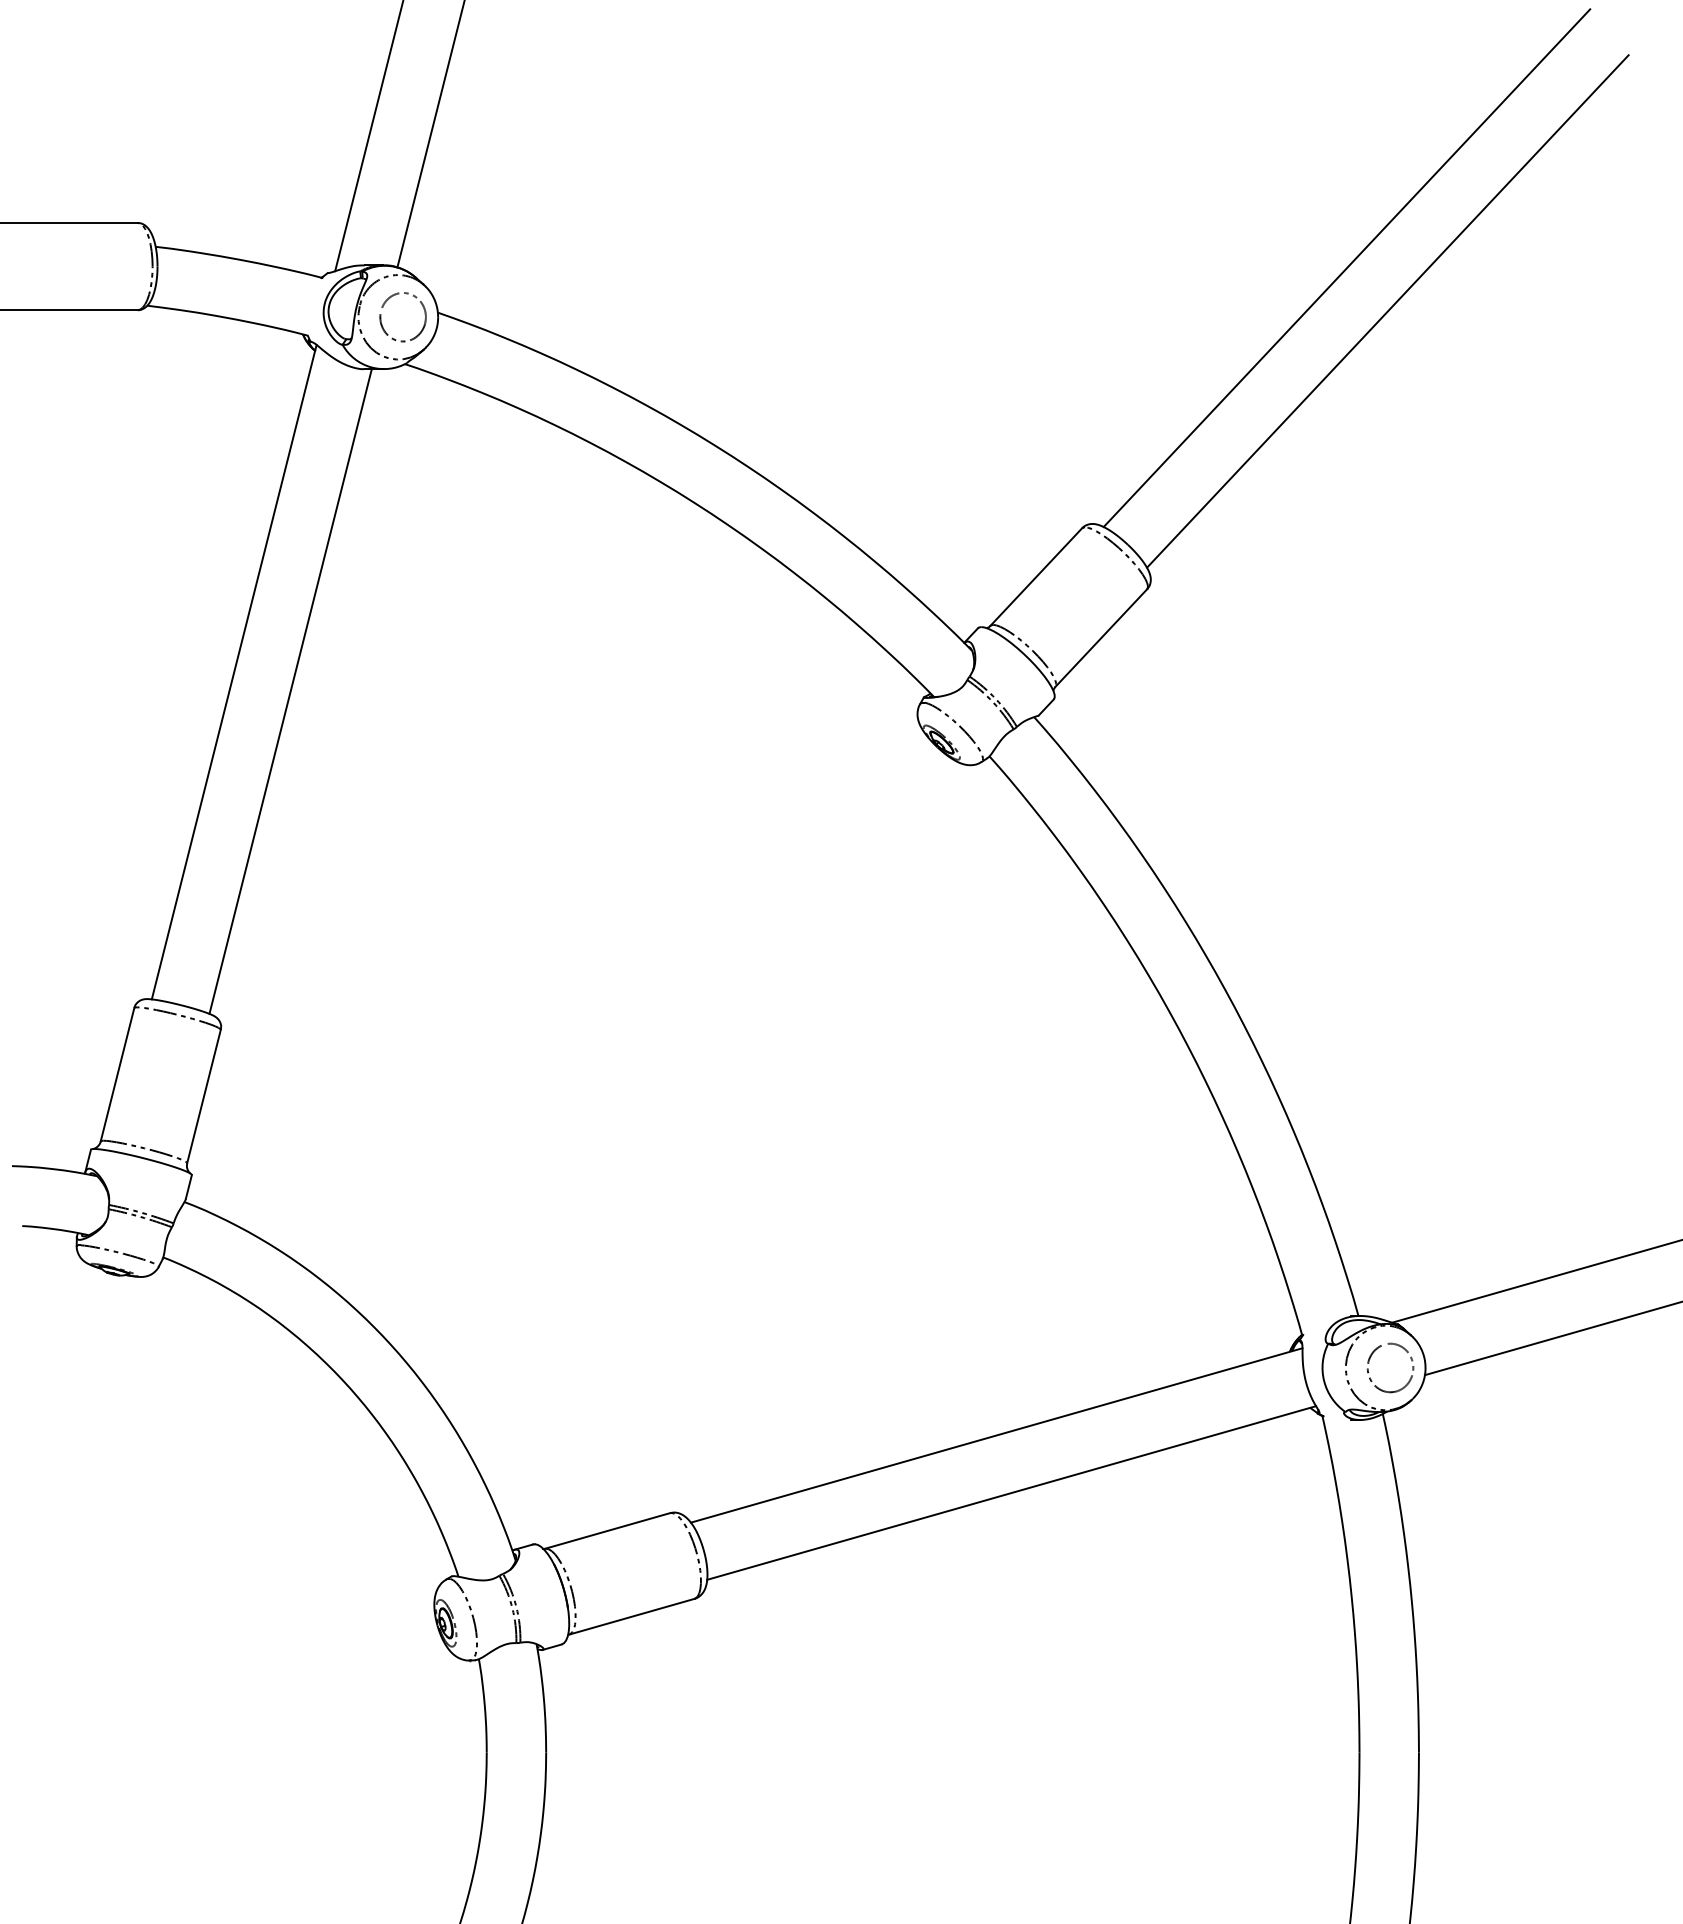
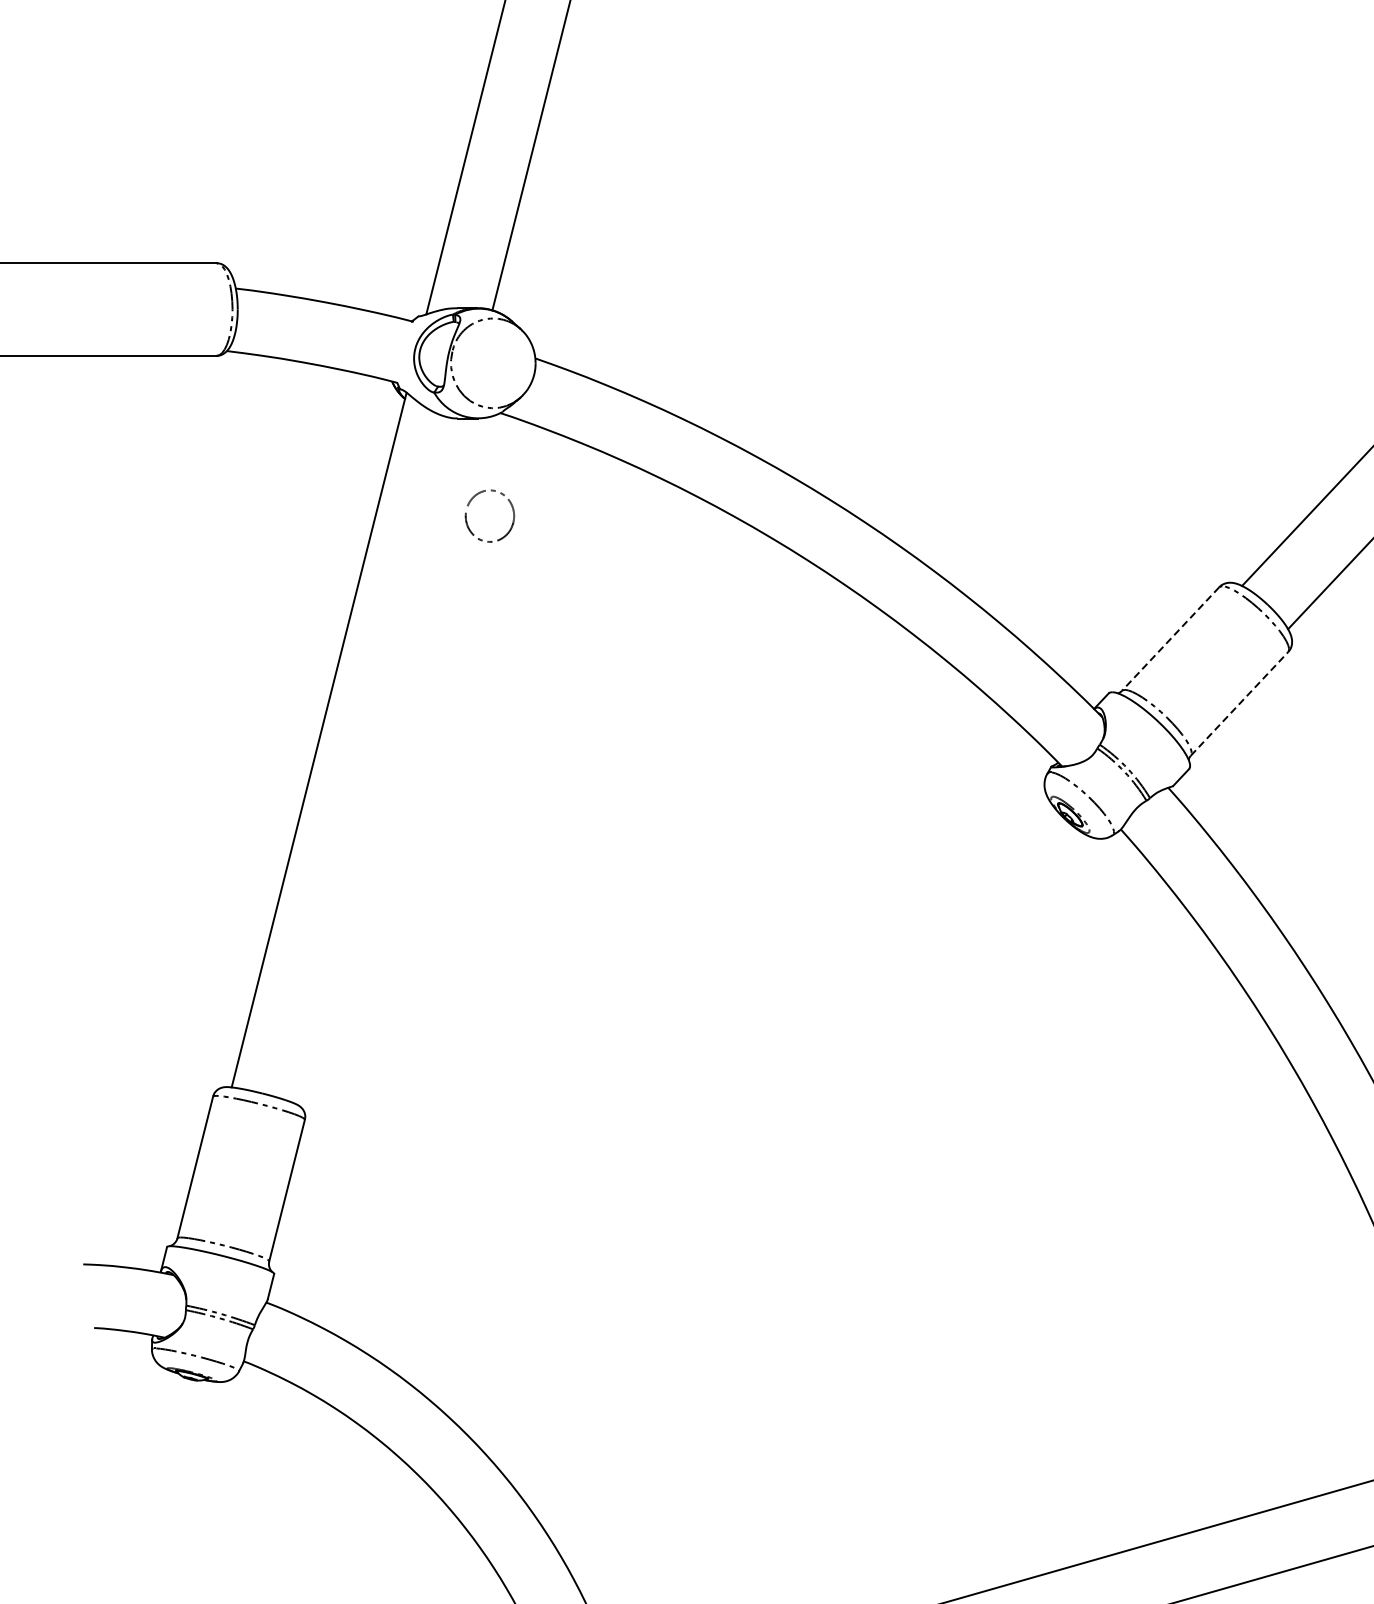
part: (381, 317) -> (467, 516), moved
line: (1035, 577) -> (1169, 639), solid -> dashed
line: (1101, 638) -> (1239, 704), solid -> dashed
line: (290, 691) -> (378, 760), removed

